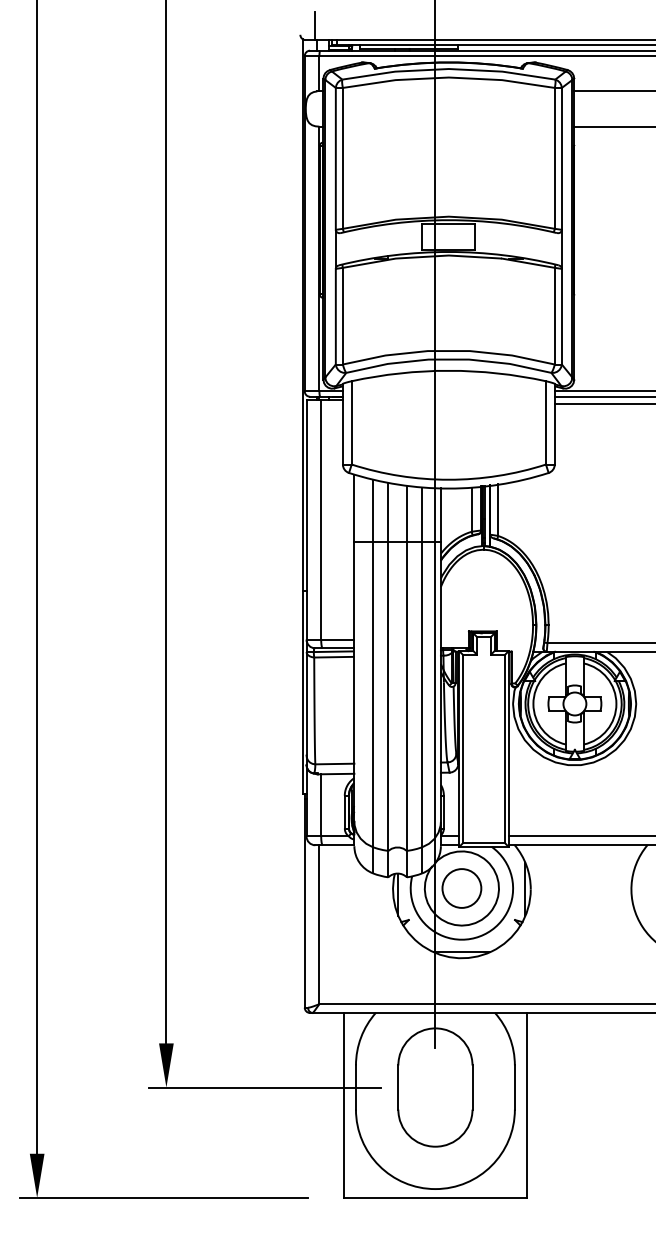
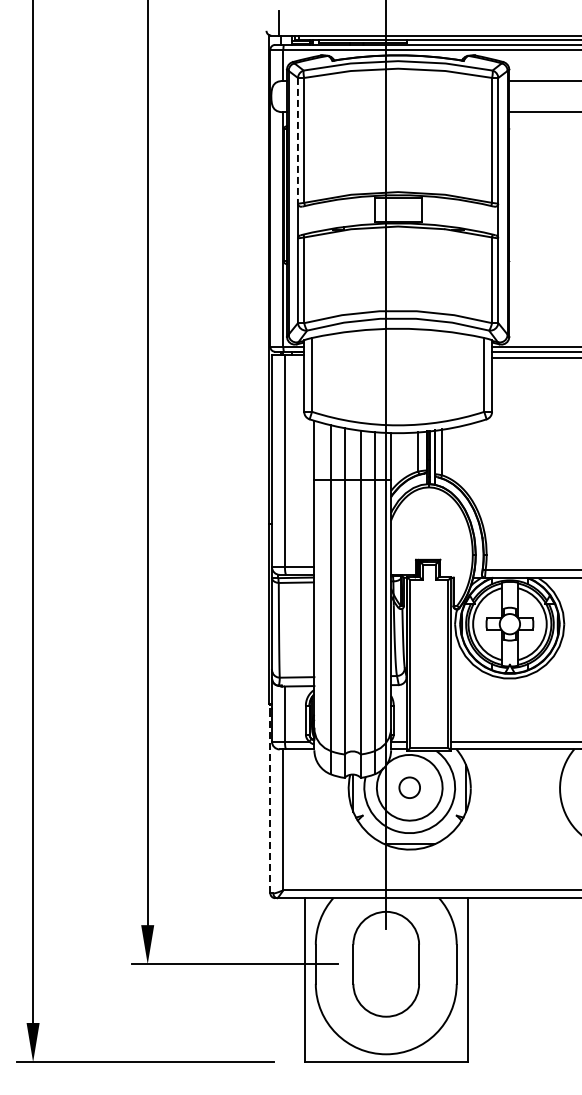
line: (335, 158) -> (297, 140), solid -> dashed
circle: (461, 888) -> (409, 787), size x0.6
line: (304, 900) -> (270, 798), solid -> dashed

